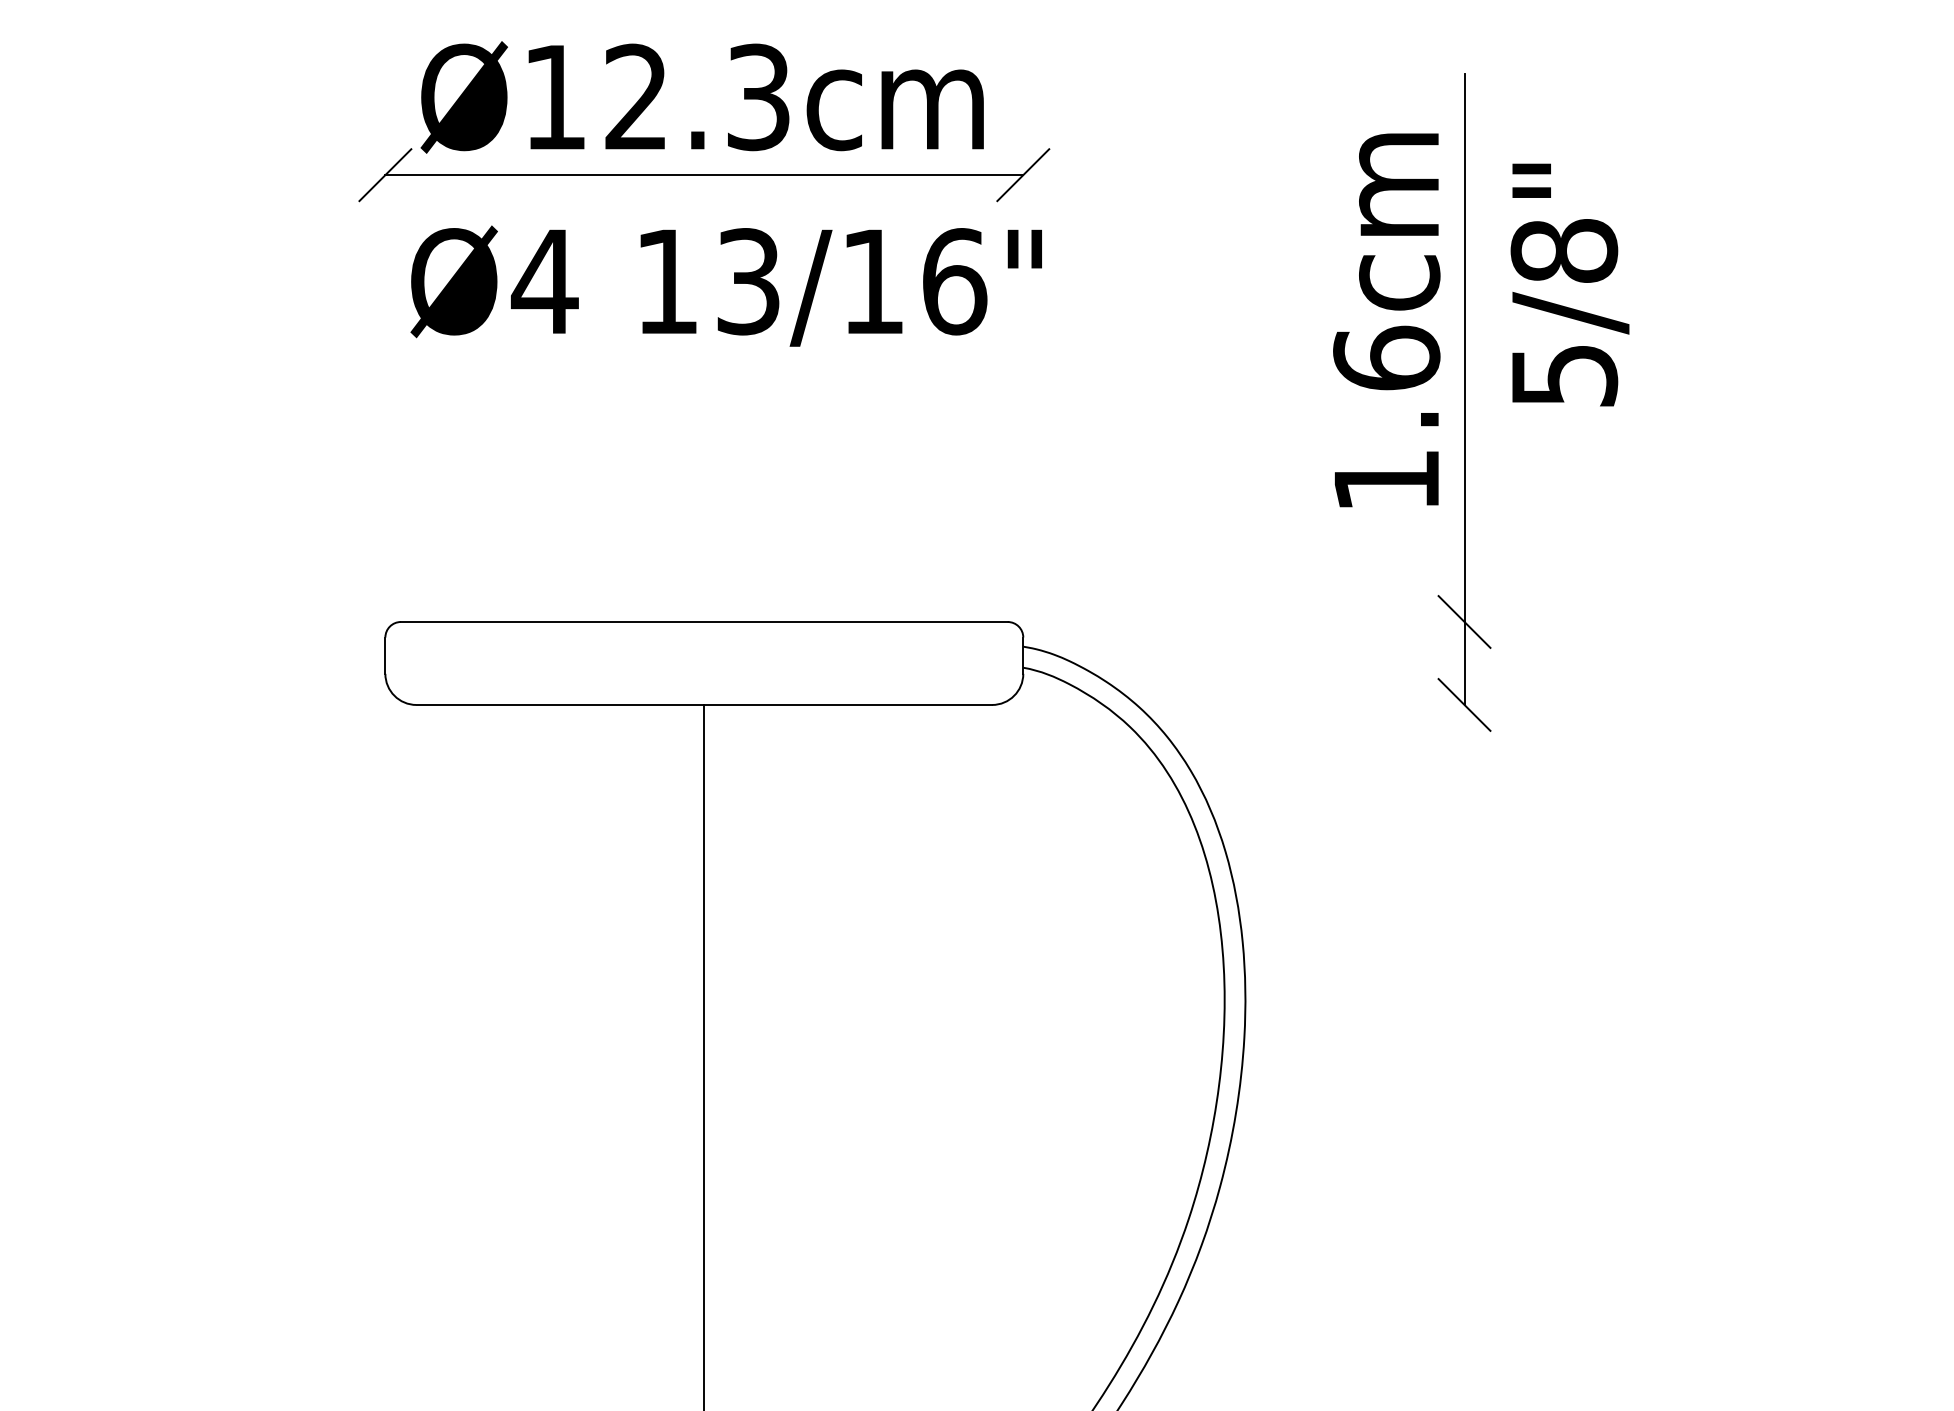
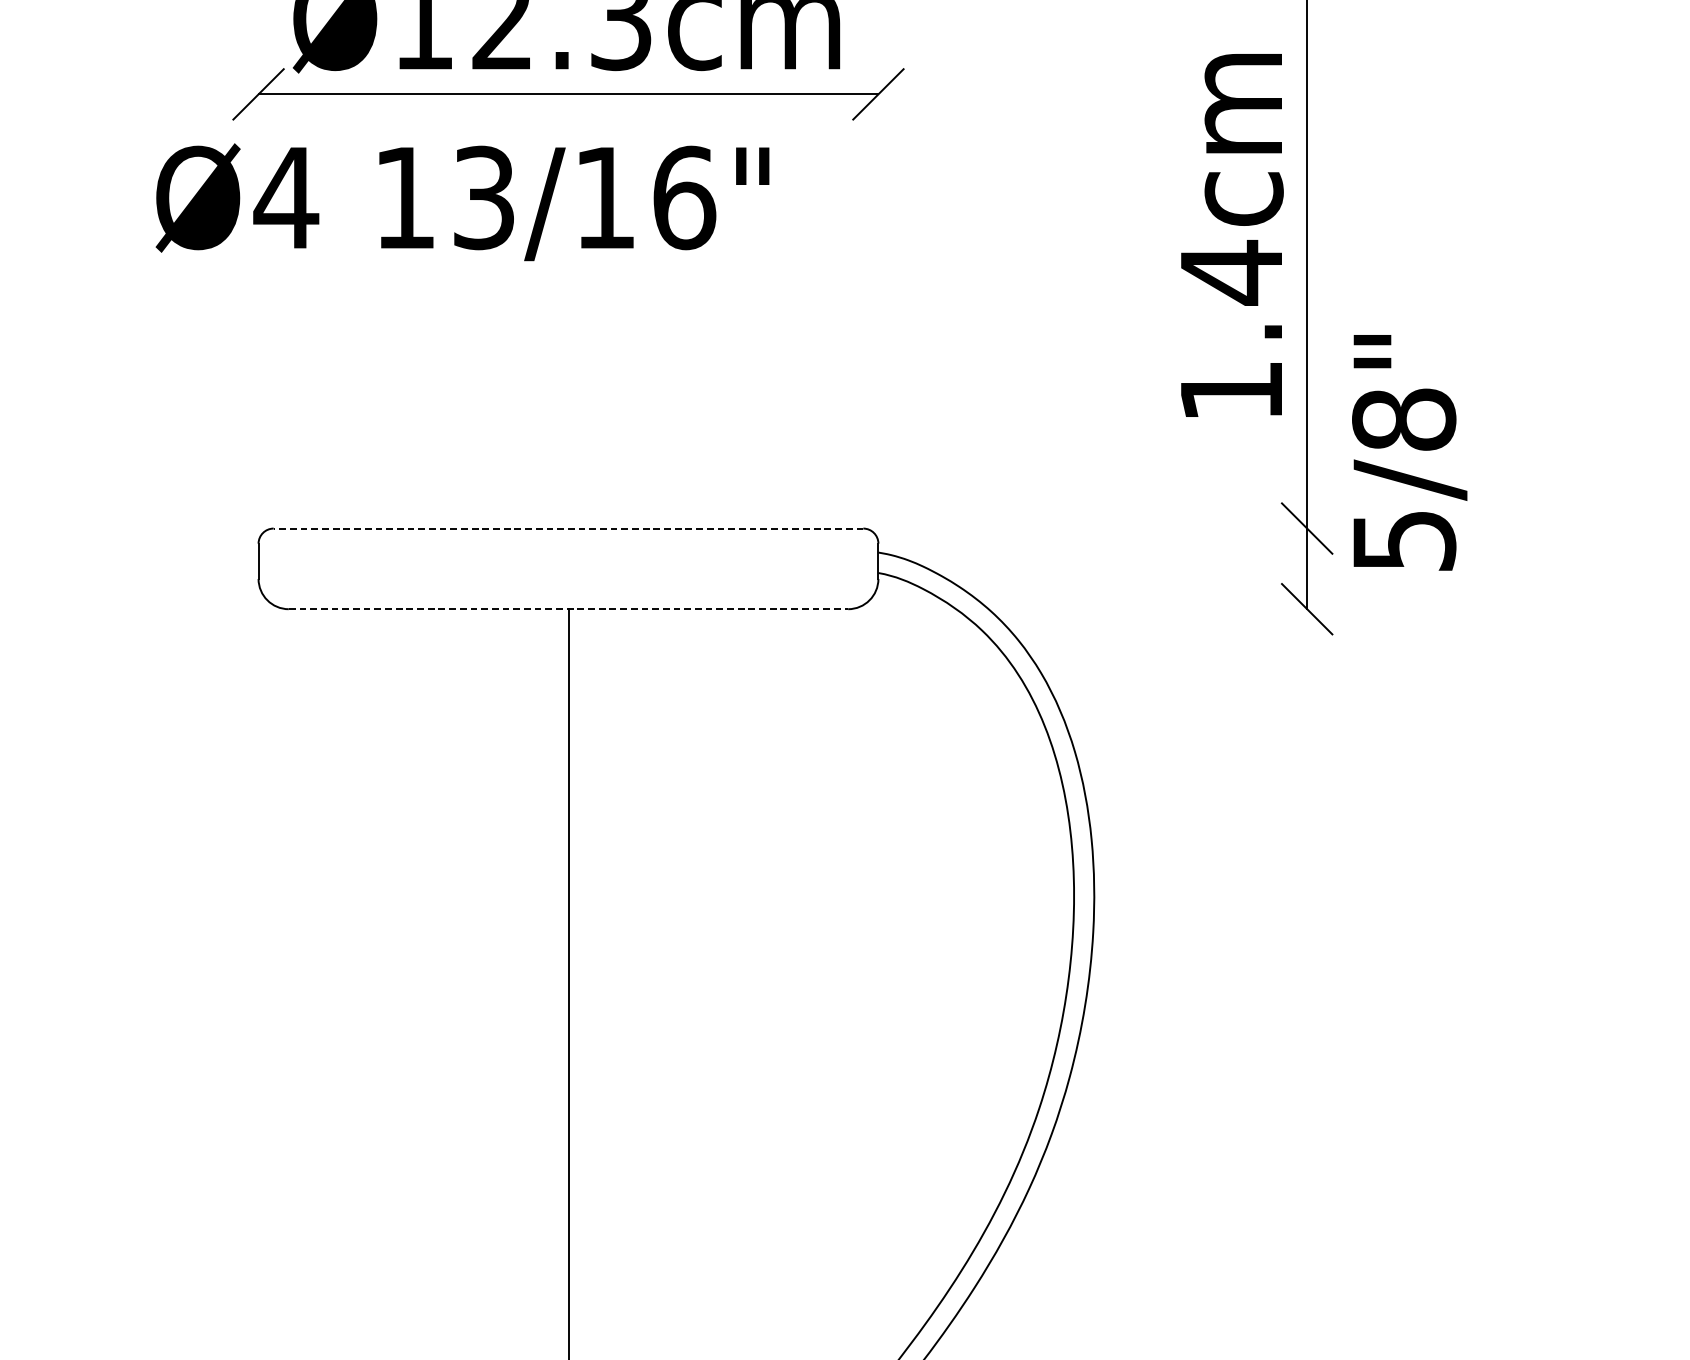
text: (1569, 284) -> (1409, 452), moved
text: (725, 285) -> (461, 201), moved
text: (1386, 358) -> (1231, 272), 1.6cm -> 1.4cm
line: (703, 622) -> (567, 529), solid -> dashed
line: (704, 704) -> (568, 608), solid -> dashed

